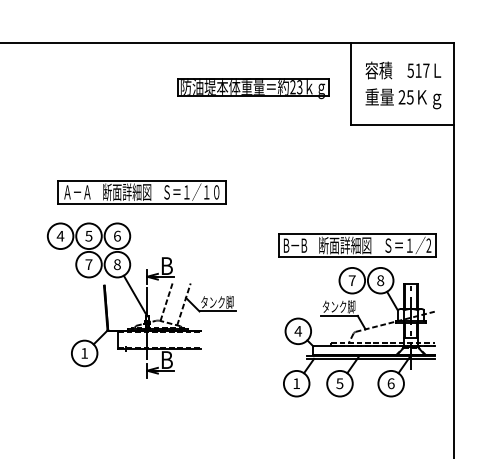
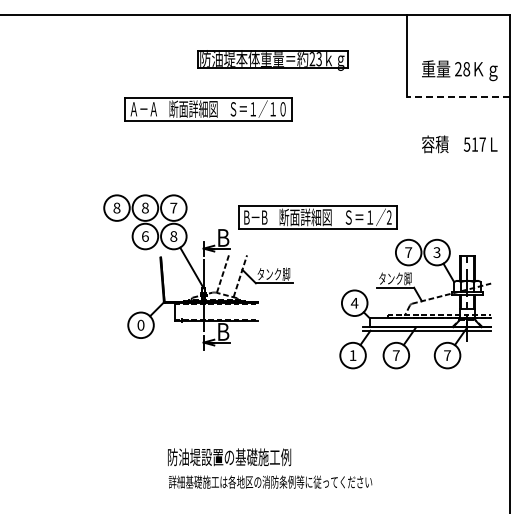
text: (403, 70) -> (459, 144), moved
part: (253, 88) -> (272, 60), moved
text: (410, 97) -> (466, 69), 25 -> 28
line: (402, 124) -> (458, 96), solid -> dashed
part: (142, 192) -> (208, 109), moved
text: (60, 235) -> (116, 207), 4 -> 8
text: (88, 235) -> (144, 207), 5 -> 8
text: (117, 235) -> (173, 207), 6 -> 7
part: (357, 245) -> (317, 217), moved
text: (89, 264) -> (145, 236), 7 -> 6
text: (380, 280) -> (436, 252), 8 -> 3
text: (84, 352) -> (140, 324), 1 -> 0
text: (339, 383) -> (395, 355), 5 -> 7
text: (391, 383) -> (447, 355), 6 -> 7

